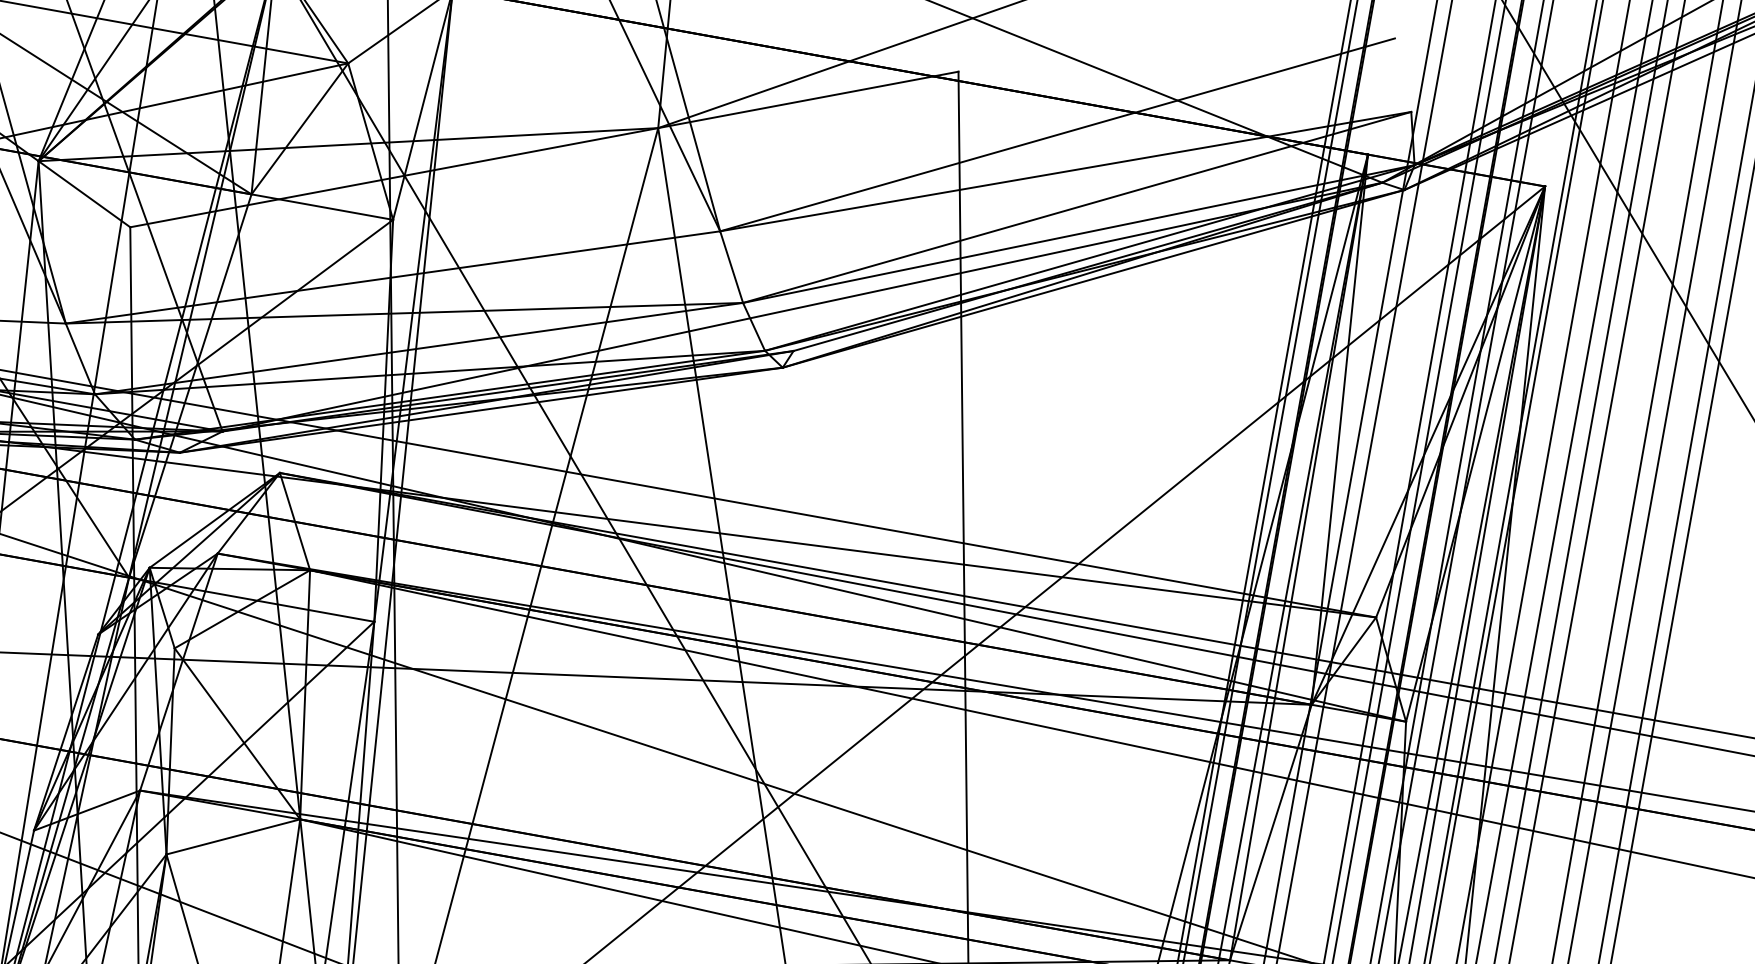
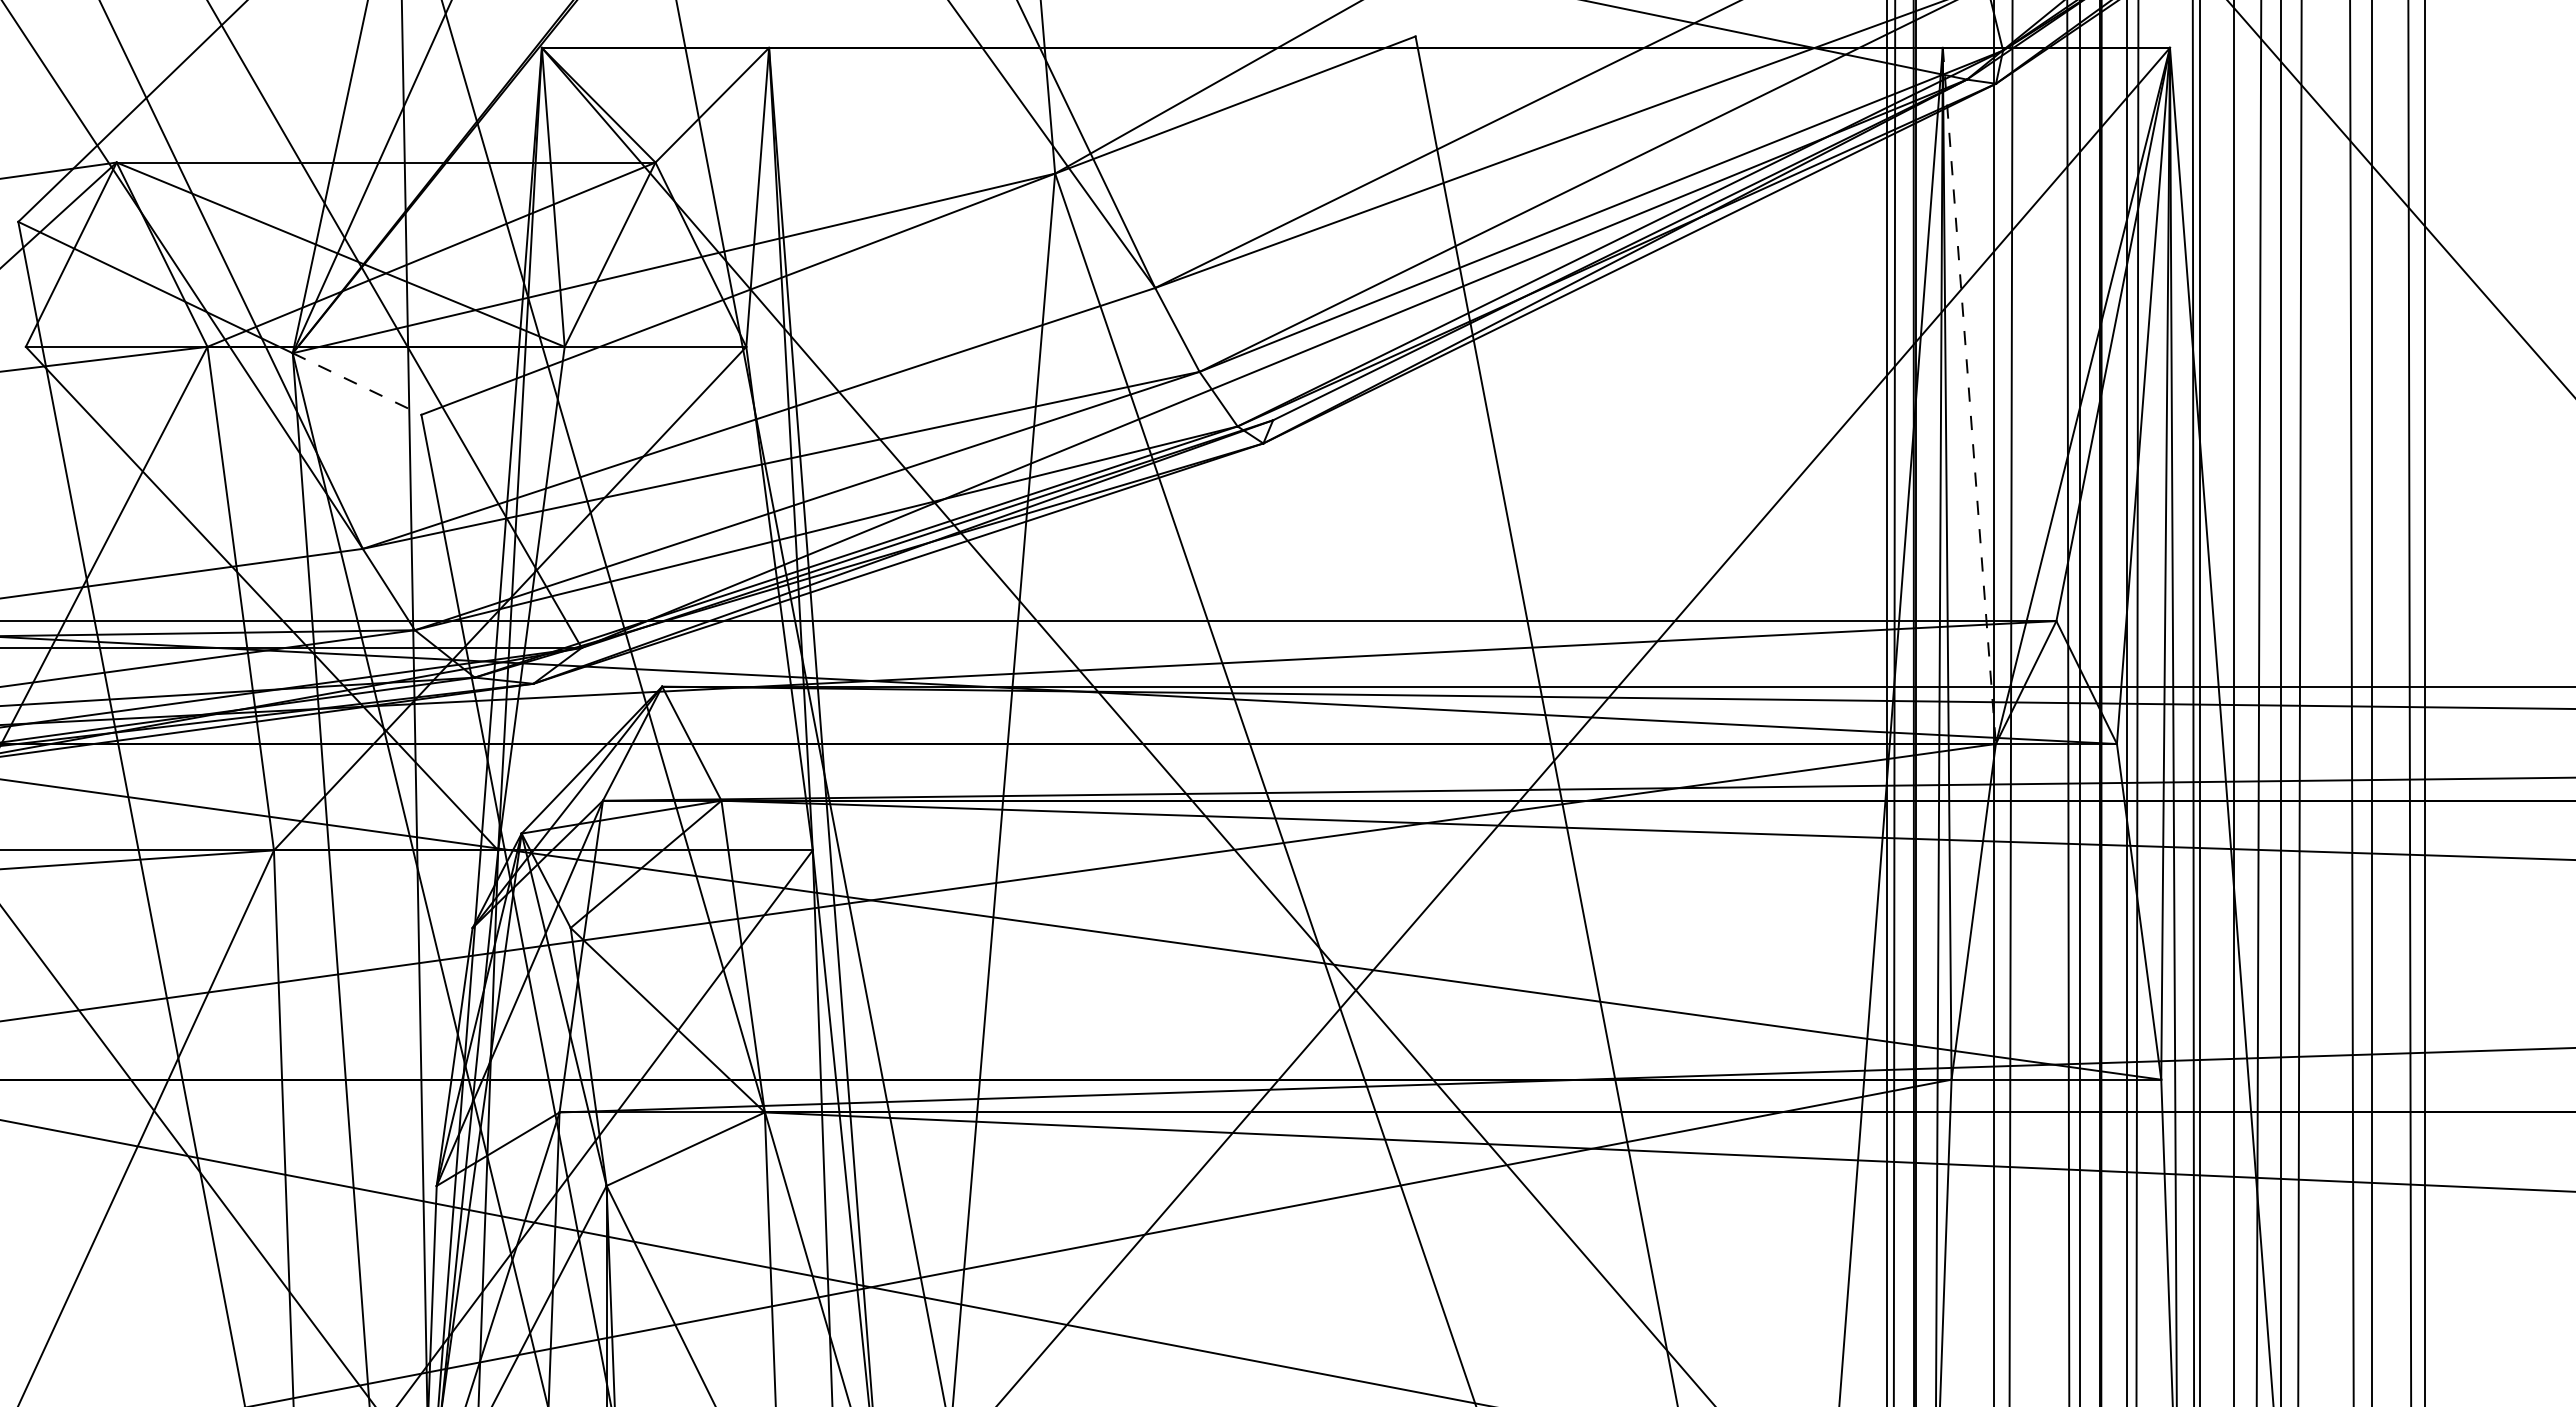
line: (84, 194) -> (357, 384), solid -> dashed
line: (1339, 430) -> (1969, 396), solid -> dashed

